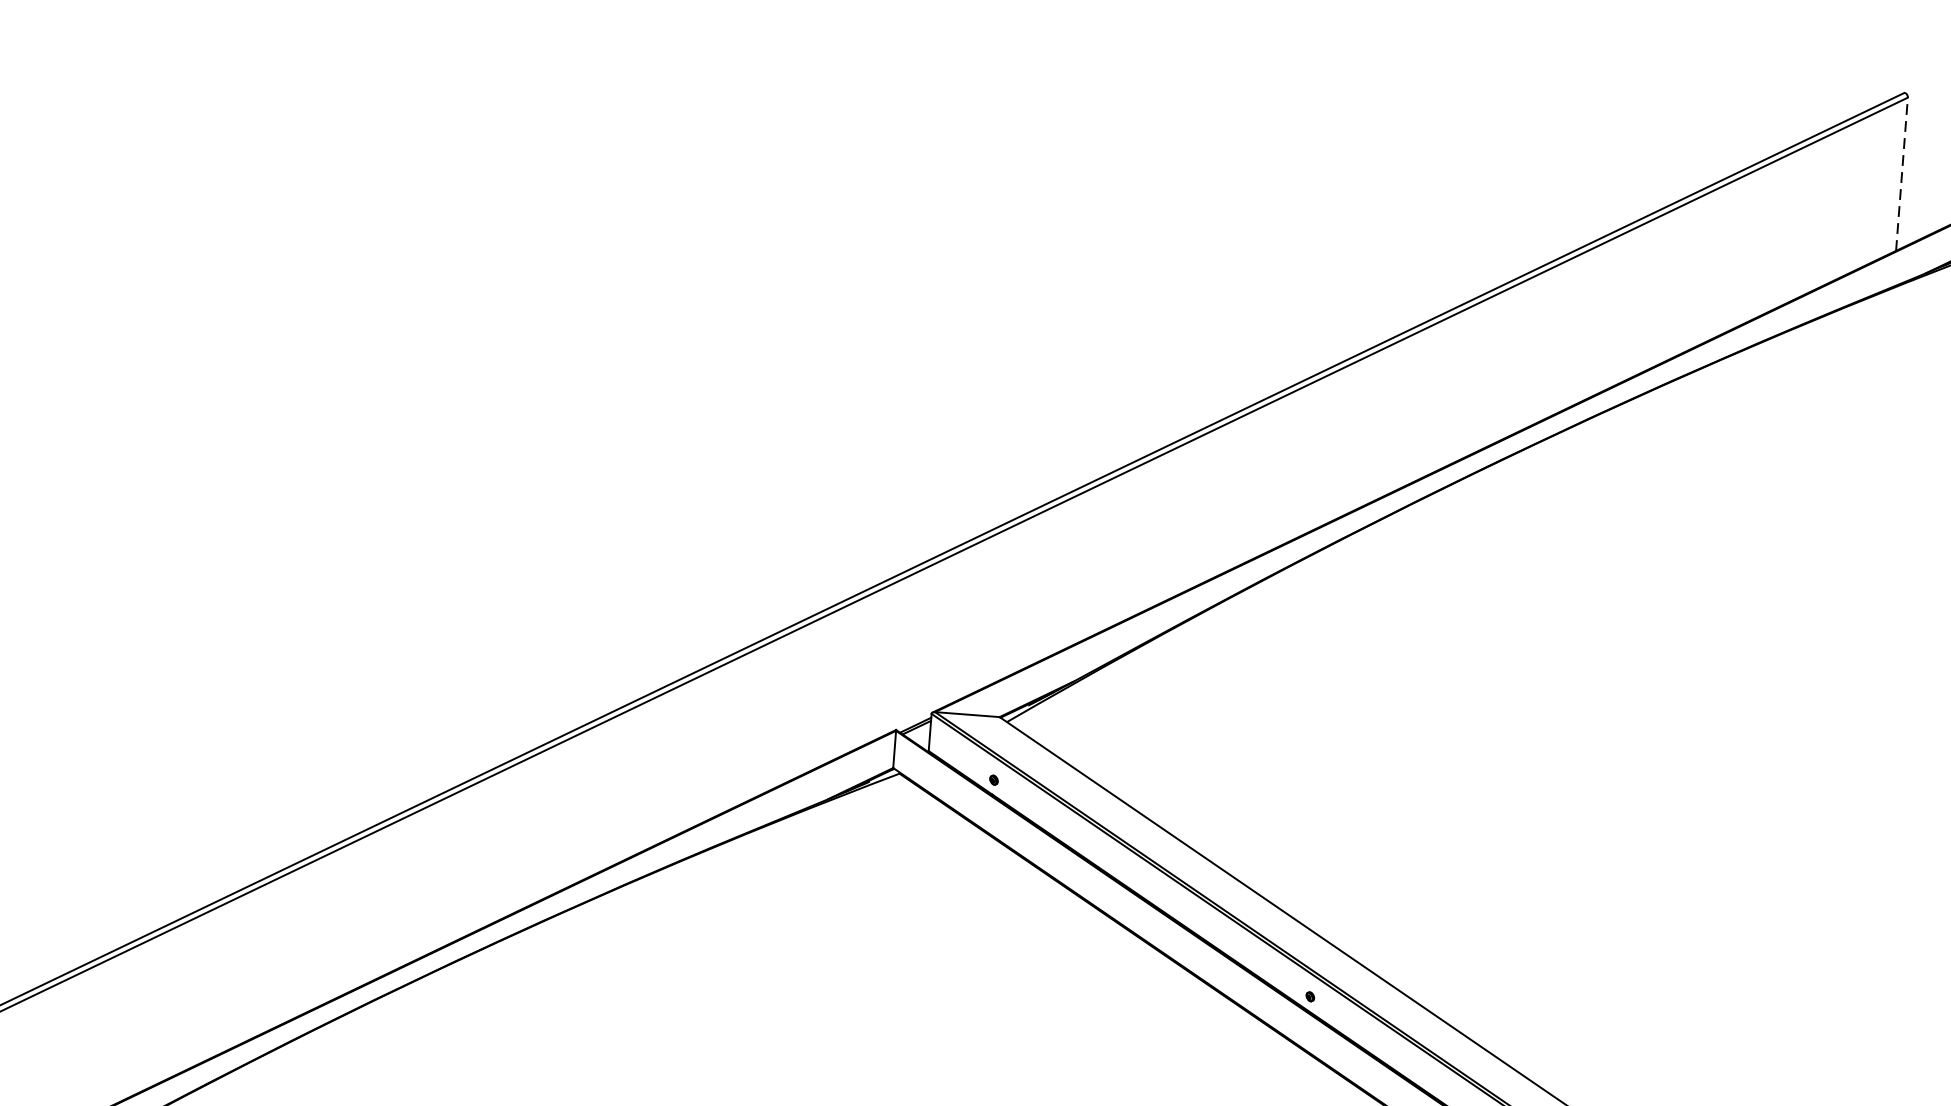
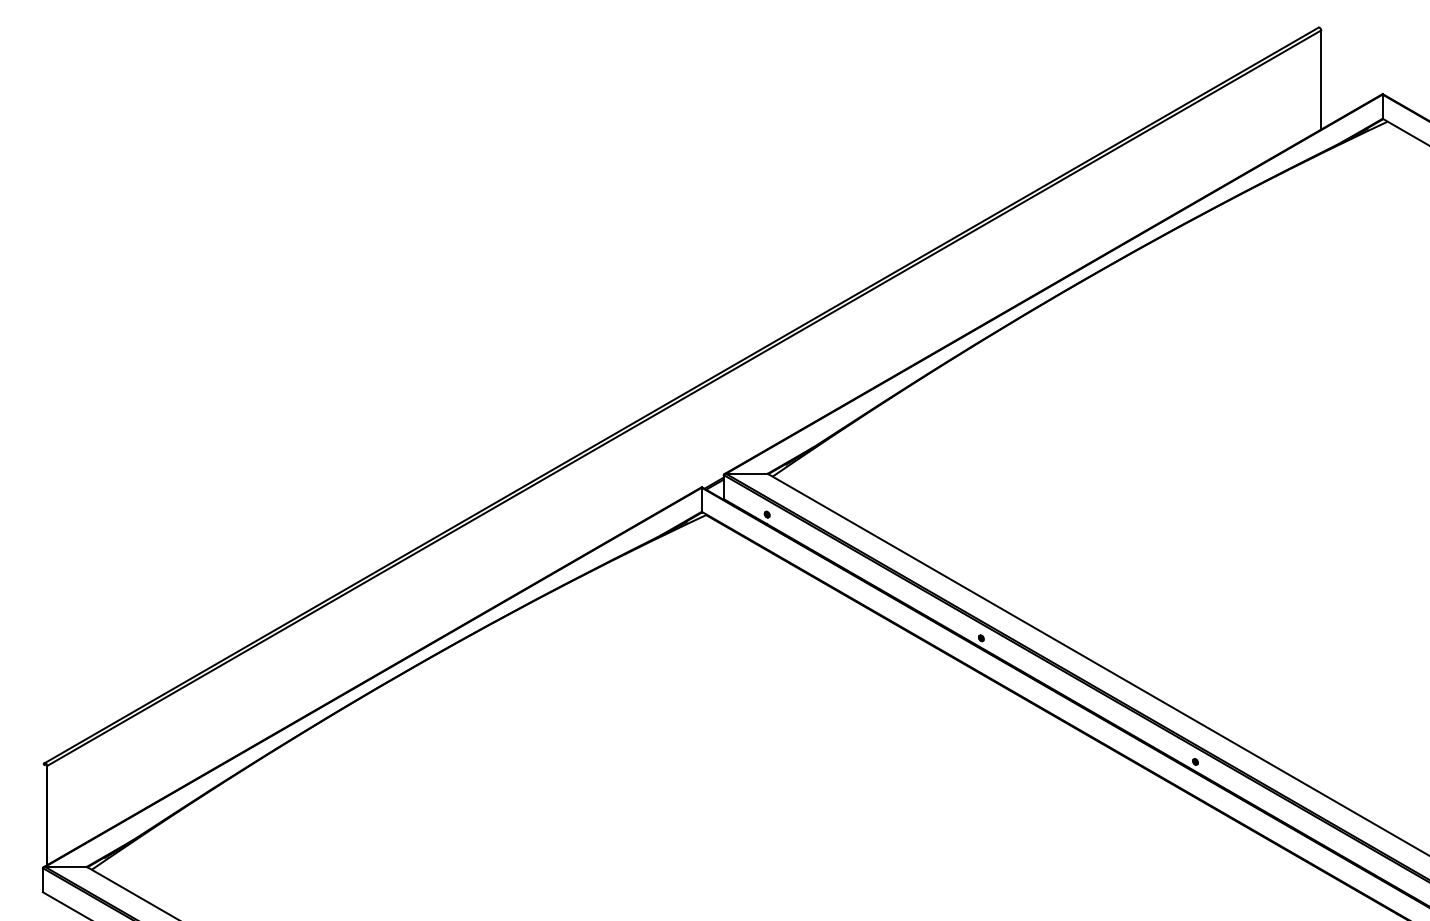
line: (1902, 175) -> (1321, 80), dashed -> solid

